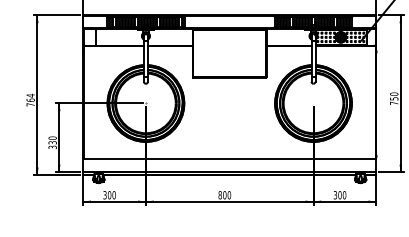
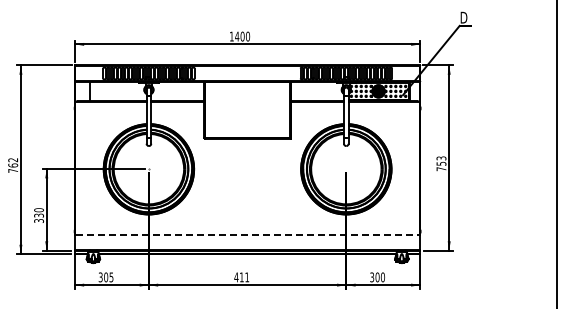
text: (394, 94) -> (441, 158), 750 -> 753
text: (30, 96) -> (13, 160), 764 -> 762
line: (230, 158) -> (248, 234), solid -> dashed
text: (114, 195) -> (111, 277), 300 -> 305
text: (224, 195) -> (241, 277), 800 -> 411

